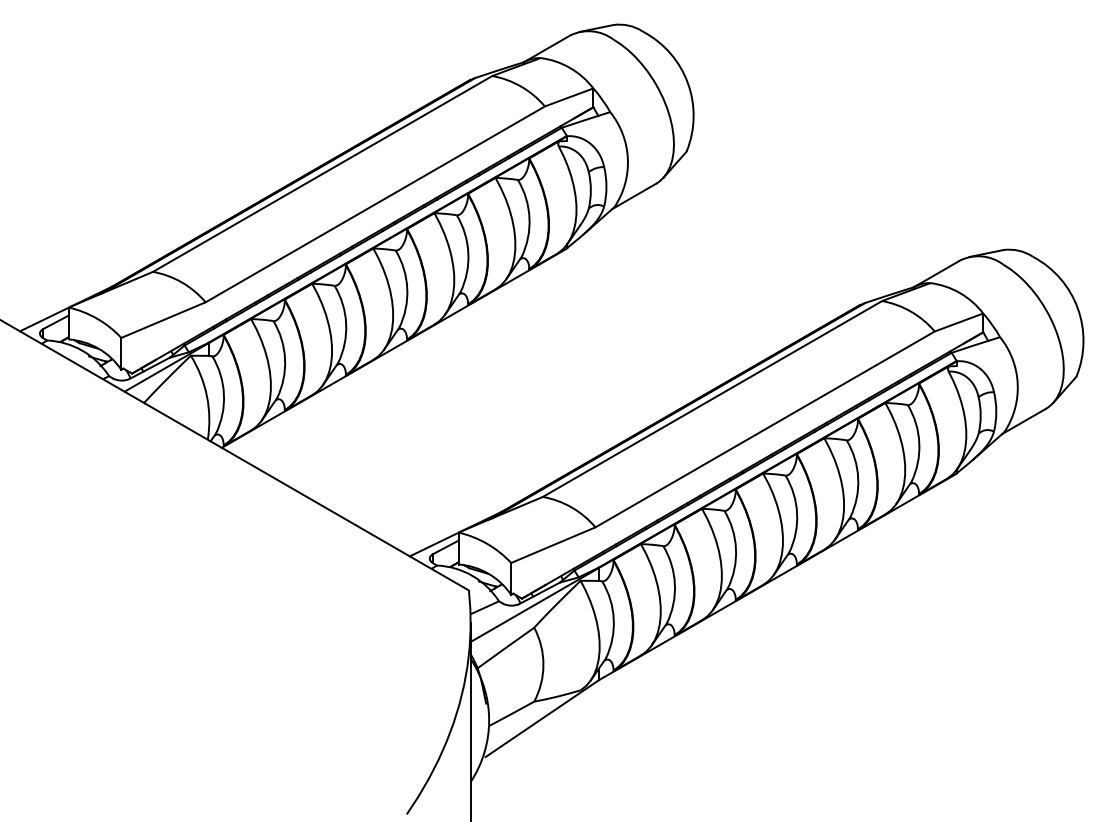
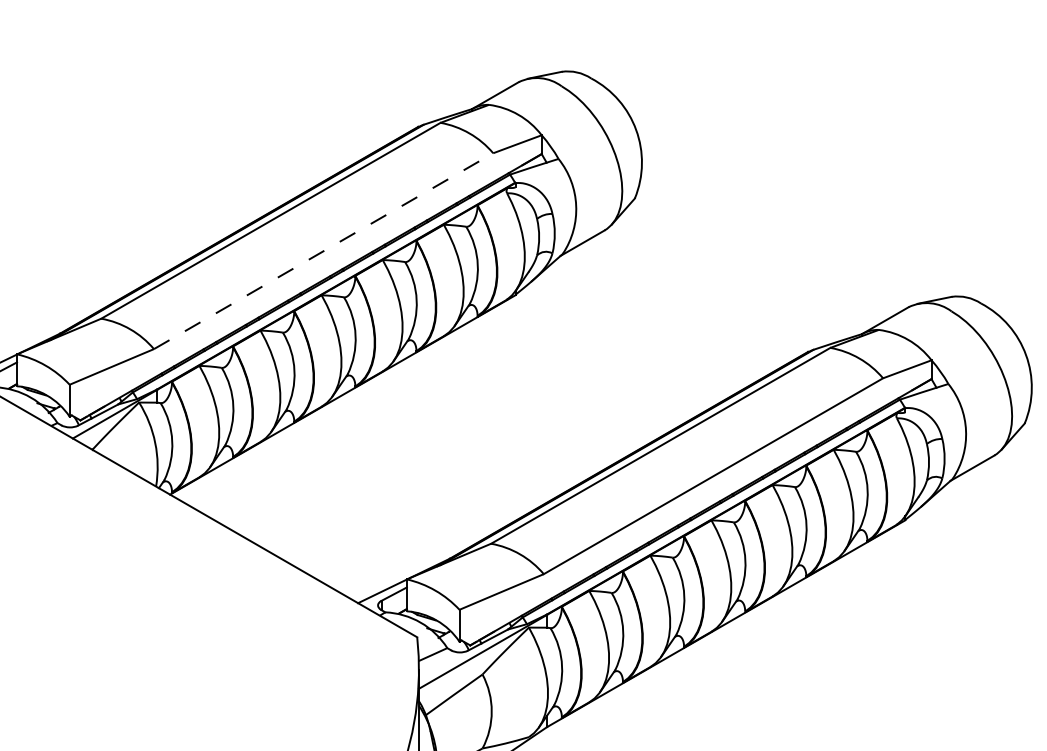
line: (375, 204) -> (323, 251), solid -> dashed

